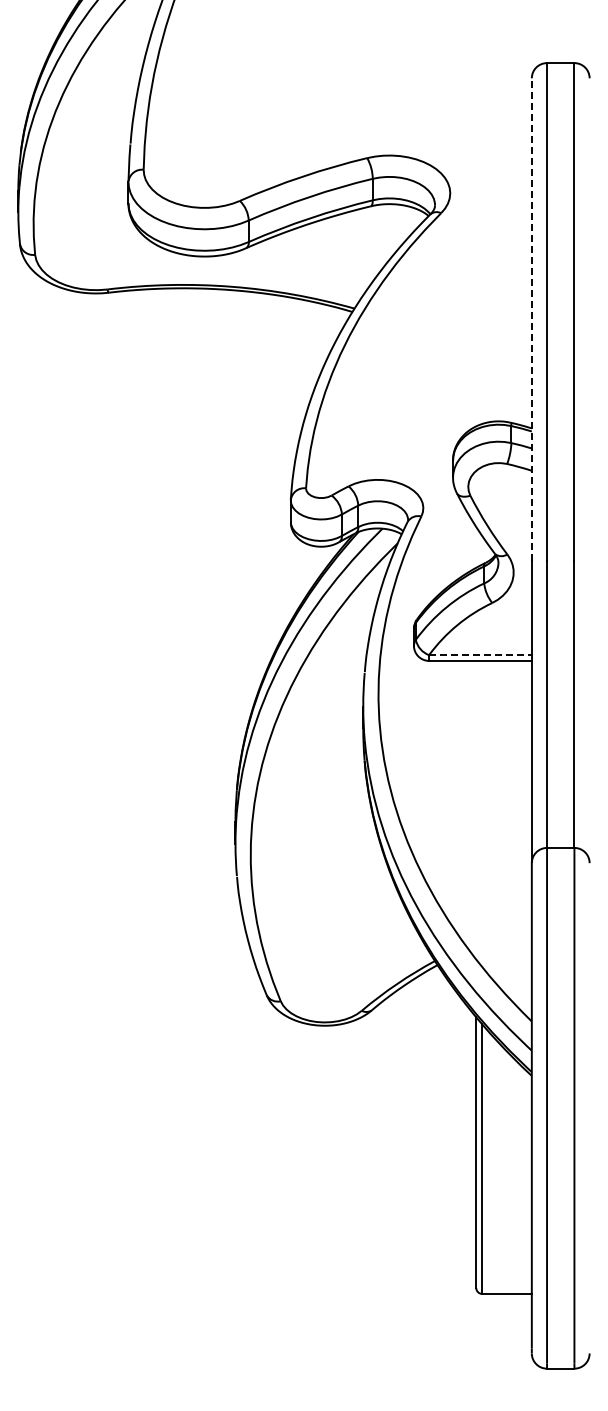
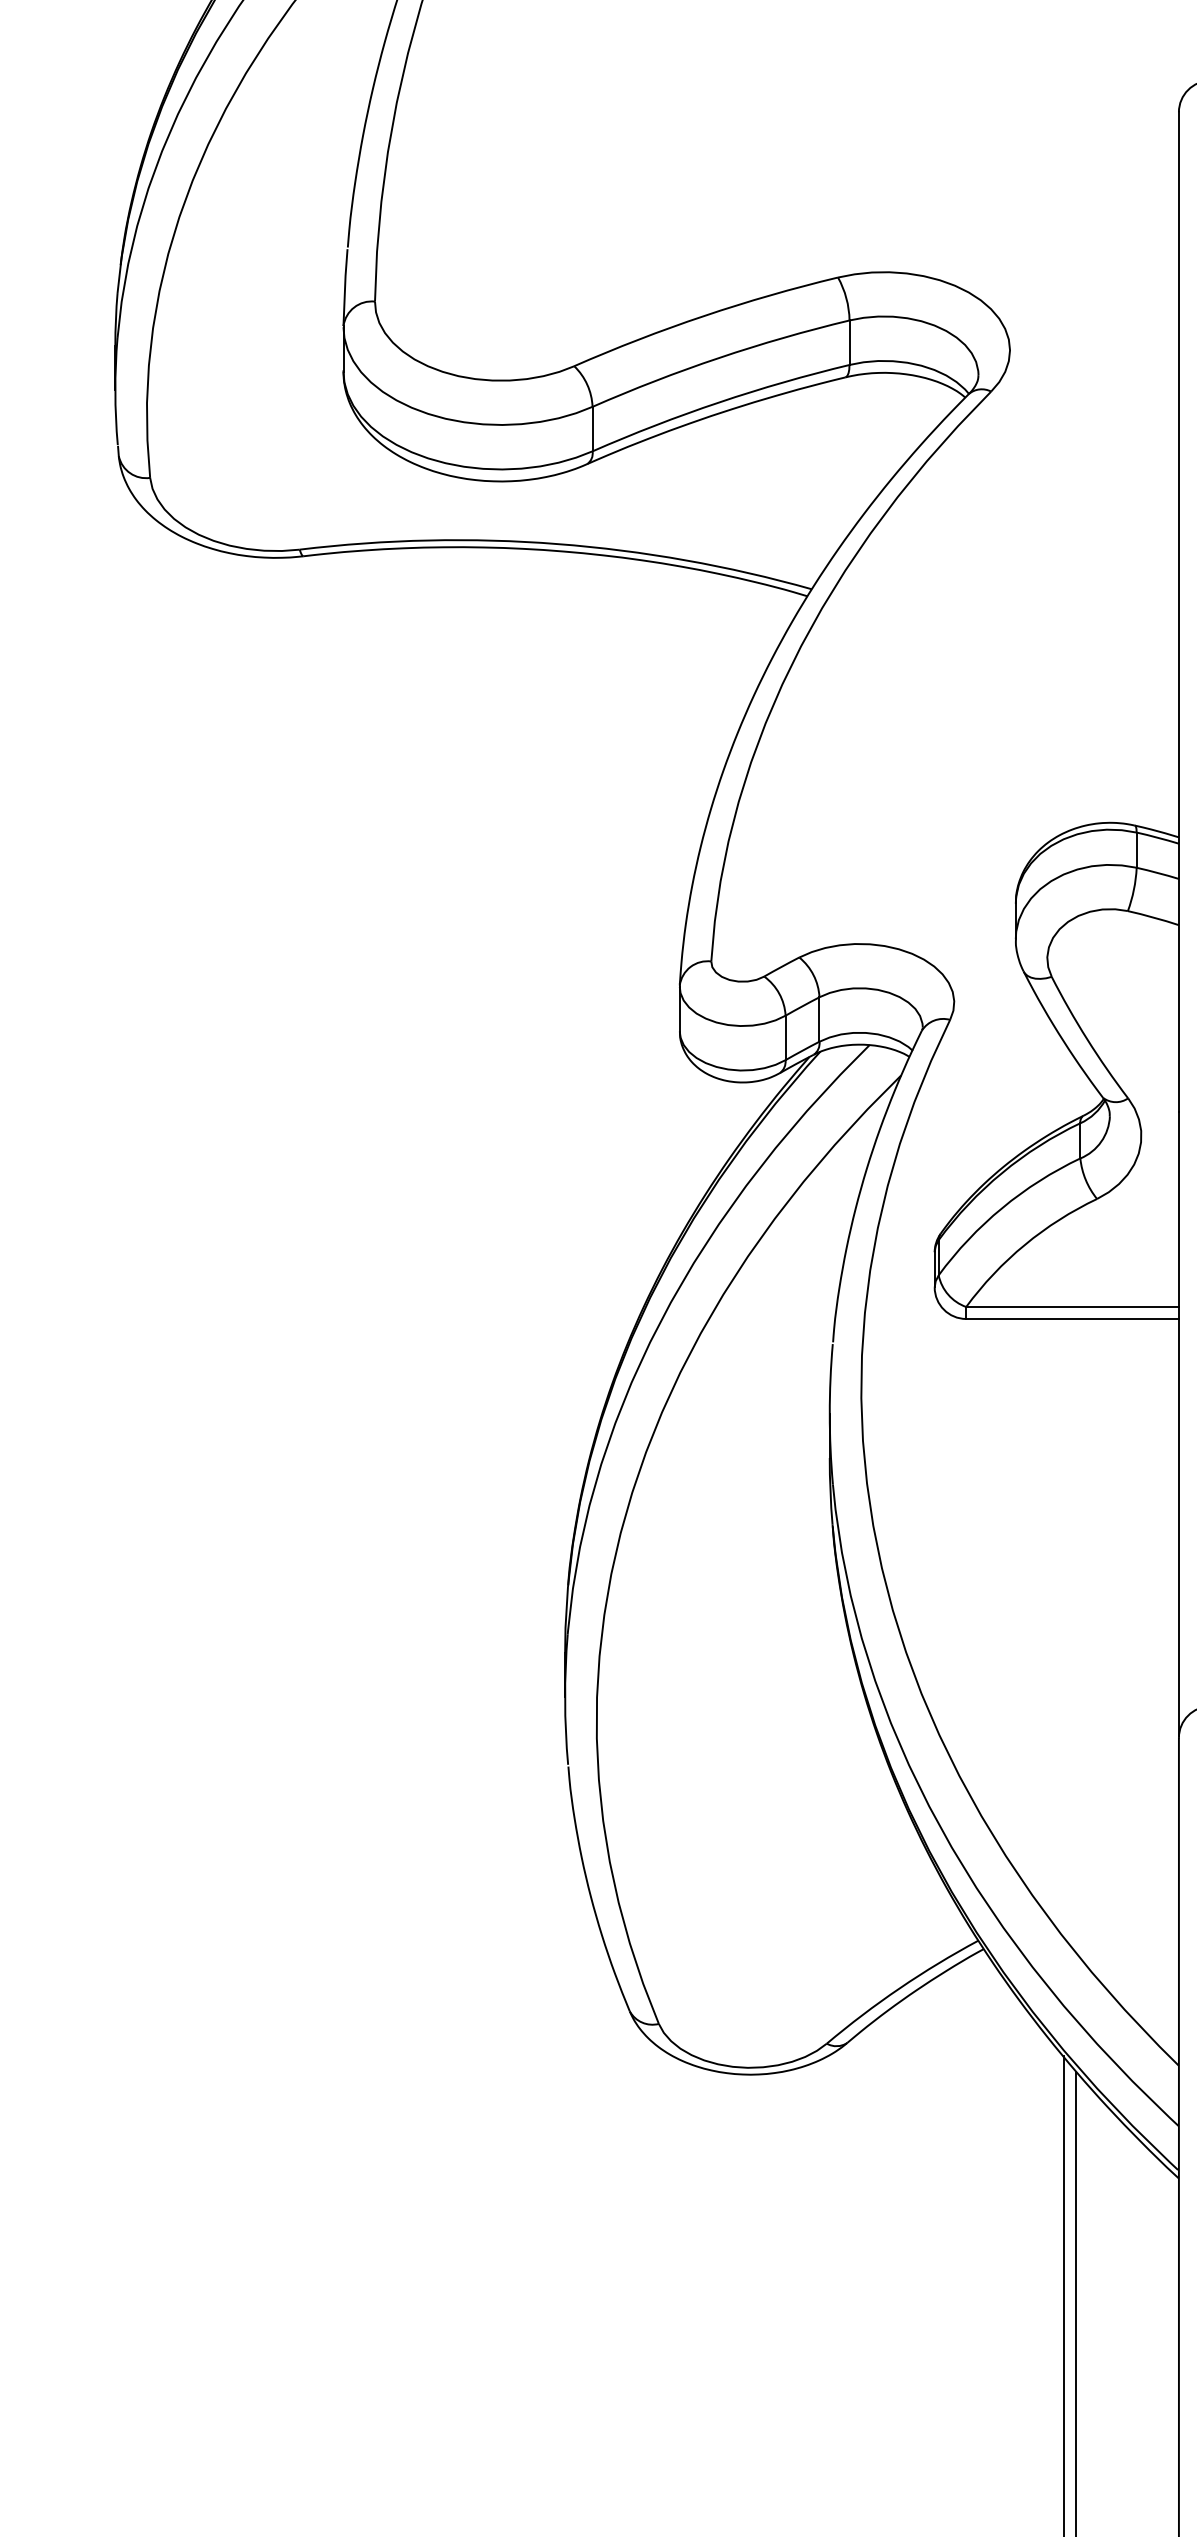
line: (531, 319) -> (1178, 611), dashed -> solid
line: (480, 655) -> (1072, 1307), dashed -> solid

